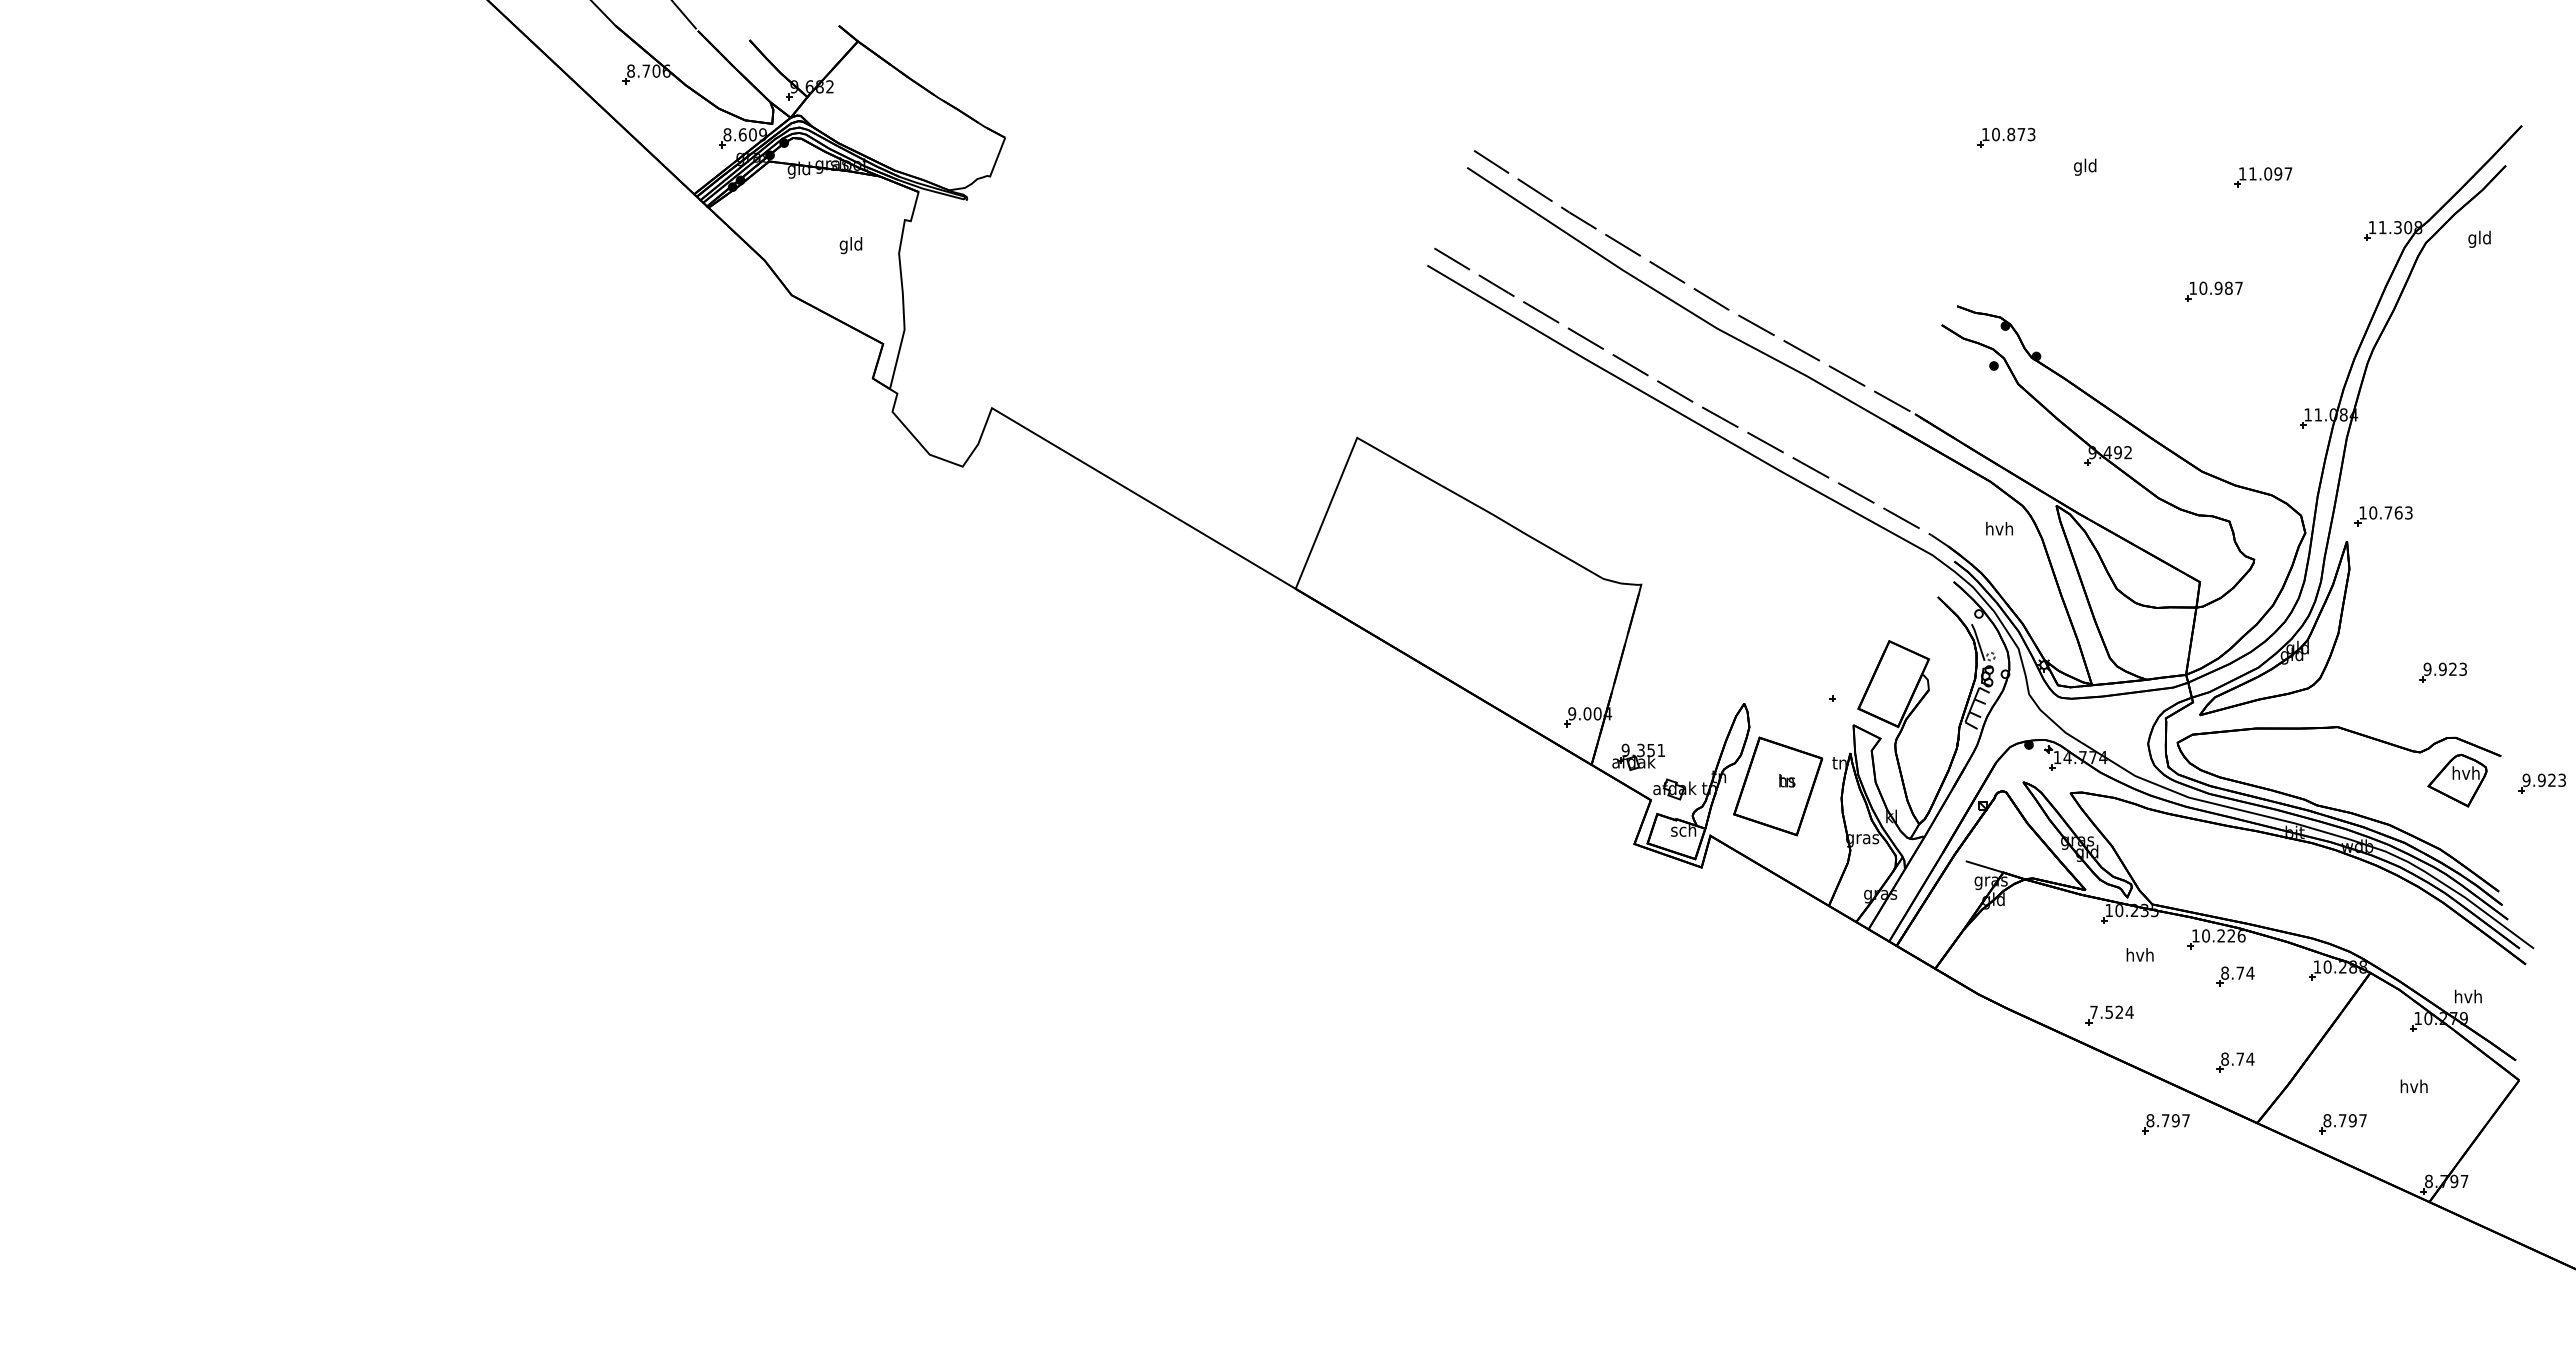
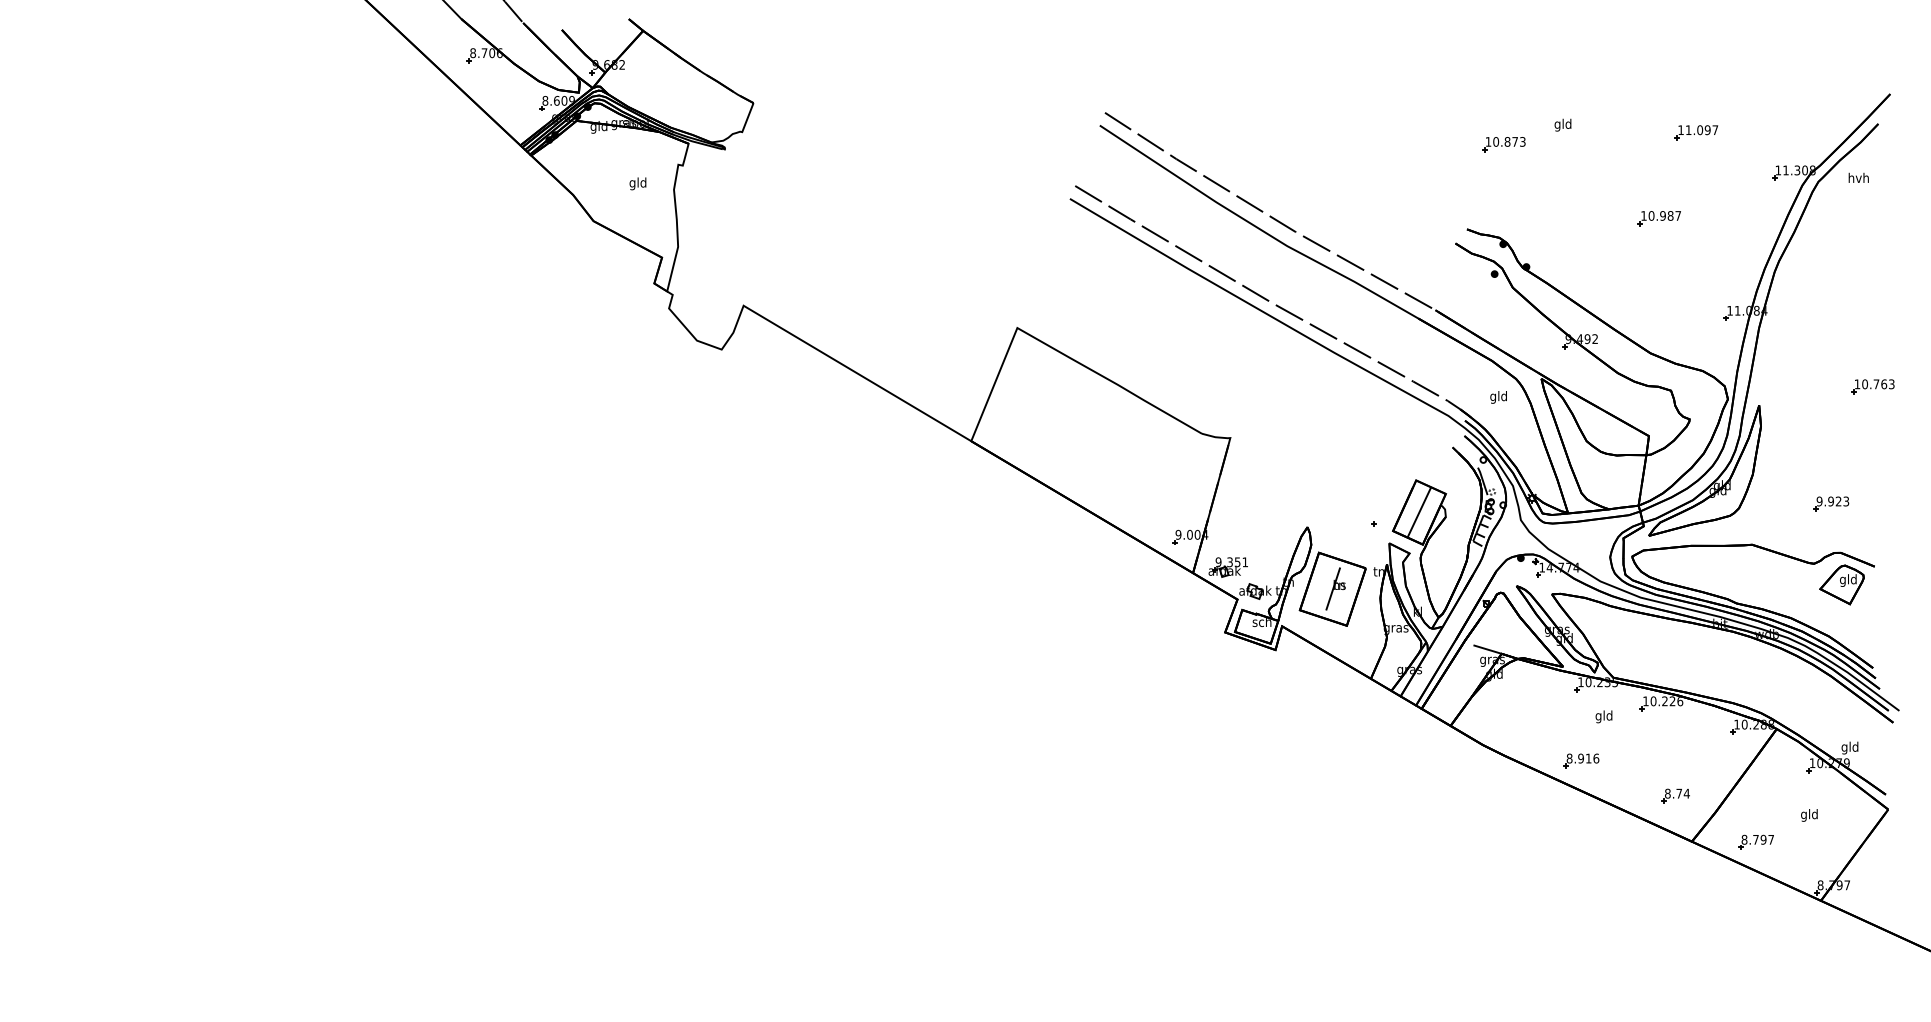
part: (2006, 137) -> (1504, 144), moved
text: (2479, 238) -> (1858, 178), gld -> hvh
part: (2383, 516) -> (1872, 386), moved
text: (1999, 529) -> (1498, 396), hvh -> gld
line: (1893, 683) -> (1419, 512), added
text: (2465, 774) -> (1848, 580), hvh -> gld
part: (2541, 783) -> (1904, 587), removed
line: (1778, 785) -> (1333, 588), added
text: (2139, 956) -> (1603, 716), hvh -> gld
part: (2235, 976) -> (1675, 731), removed
text: (2468, 997) -> (1850, 747), hvh -> gld
text: (2111, 1011) -> (1582, 757), 7.524 -> 8.916
text: (2413, 1087) -> (1809, 814), hvh -> gld
part: (2165, 1124) -> (1623, 842), removed

